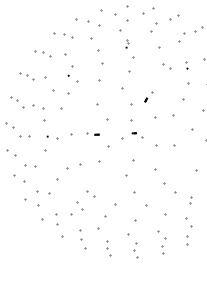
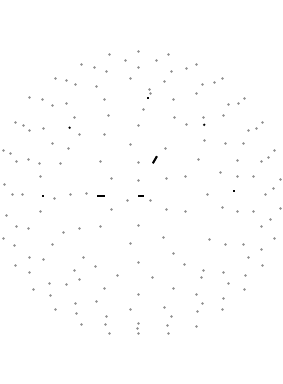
part: (127, 43) -> (149, 93), moved
part: (42, 53) -> (41, 101), size x1.4
part: (166, 65) -> (180, 120), size x1.6
part: (149, 97) -> (159, 155), size x1.4
part: (92, 133) -> (94, 194), size x1.4
part: (89, 193) -> (88, 261), size x1.6
part: (187, 240) -> (196, 319), size x1.6
part: (135, 250) -> (137, 328), size x0.6

